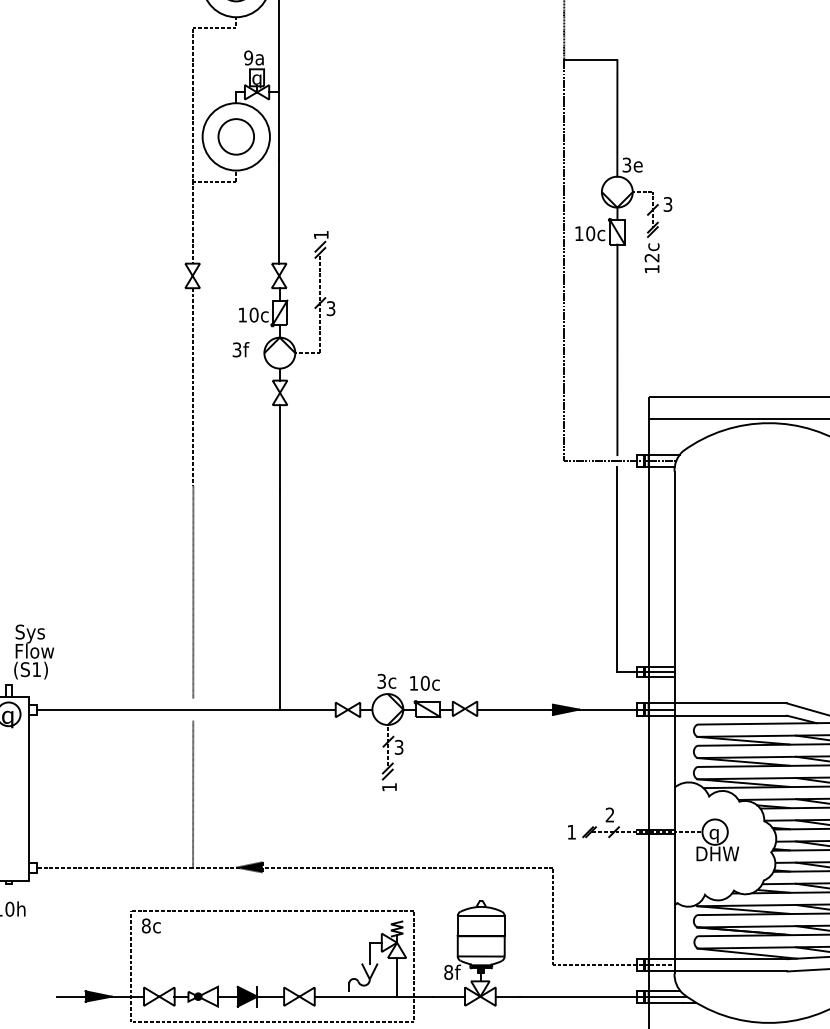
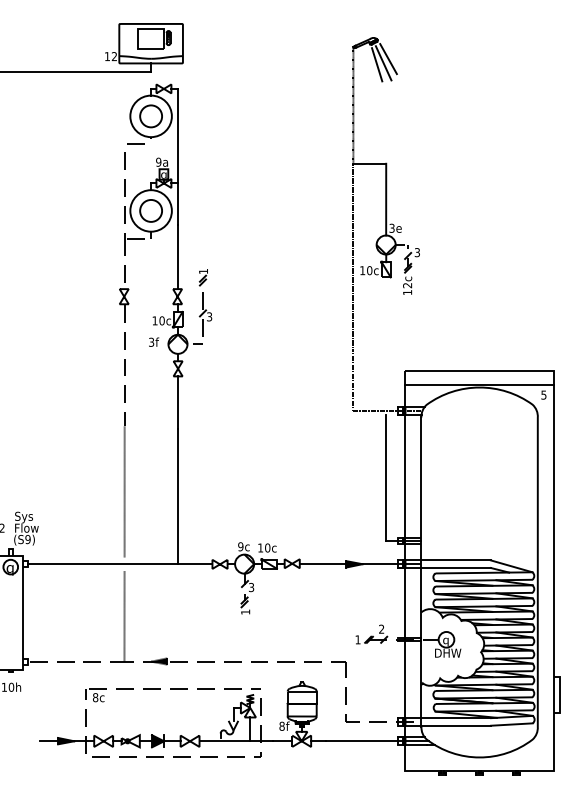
line: (617, 350) -> (386, 342), removed
text: (35, 669) -> (27, 539), (S1) -> (S9)
text: (381, 680) -> (240, 546), 3c -> 9c

